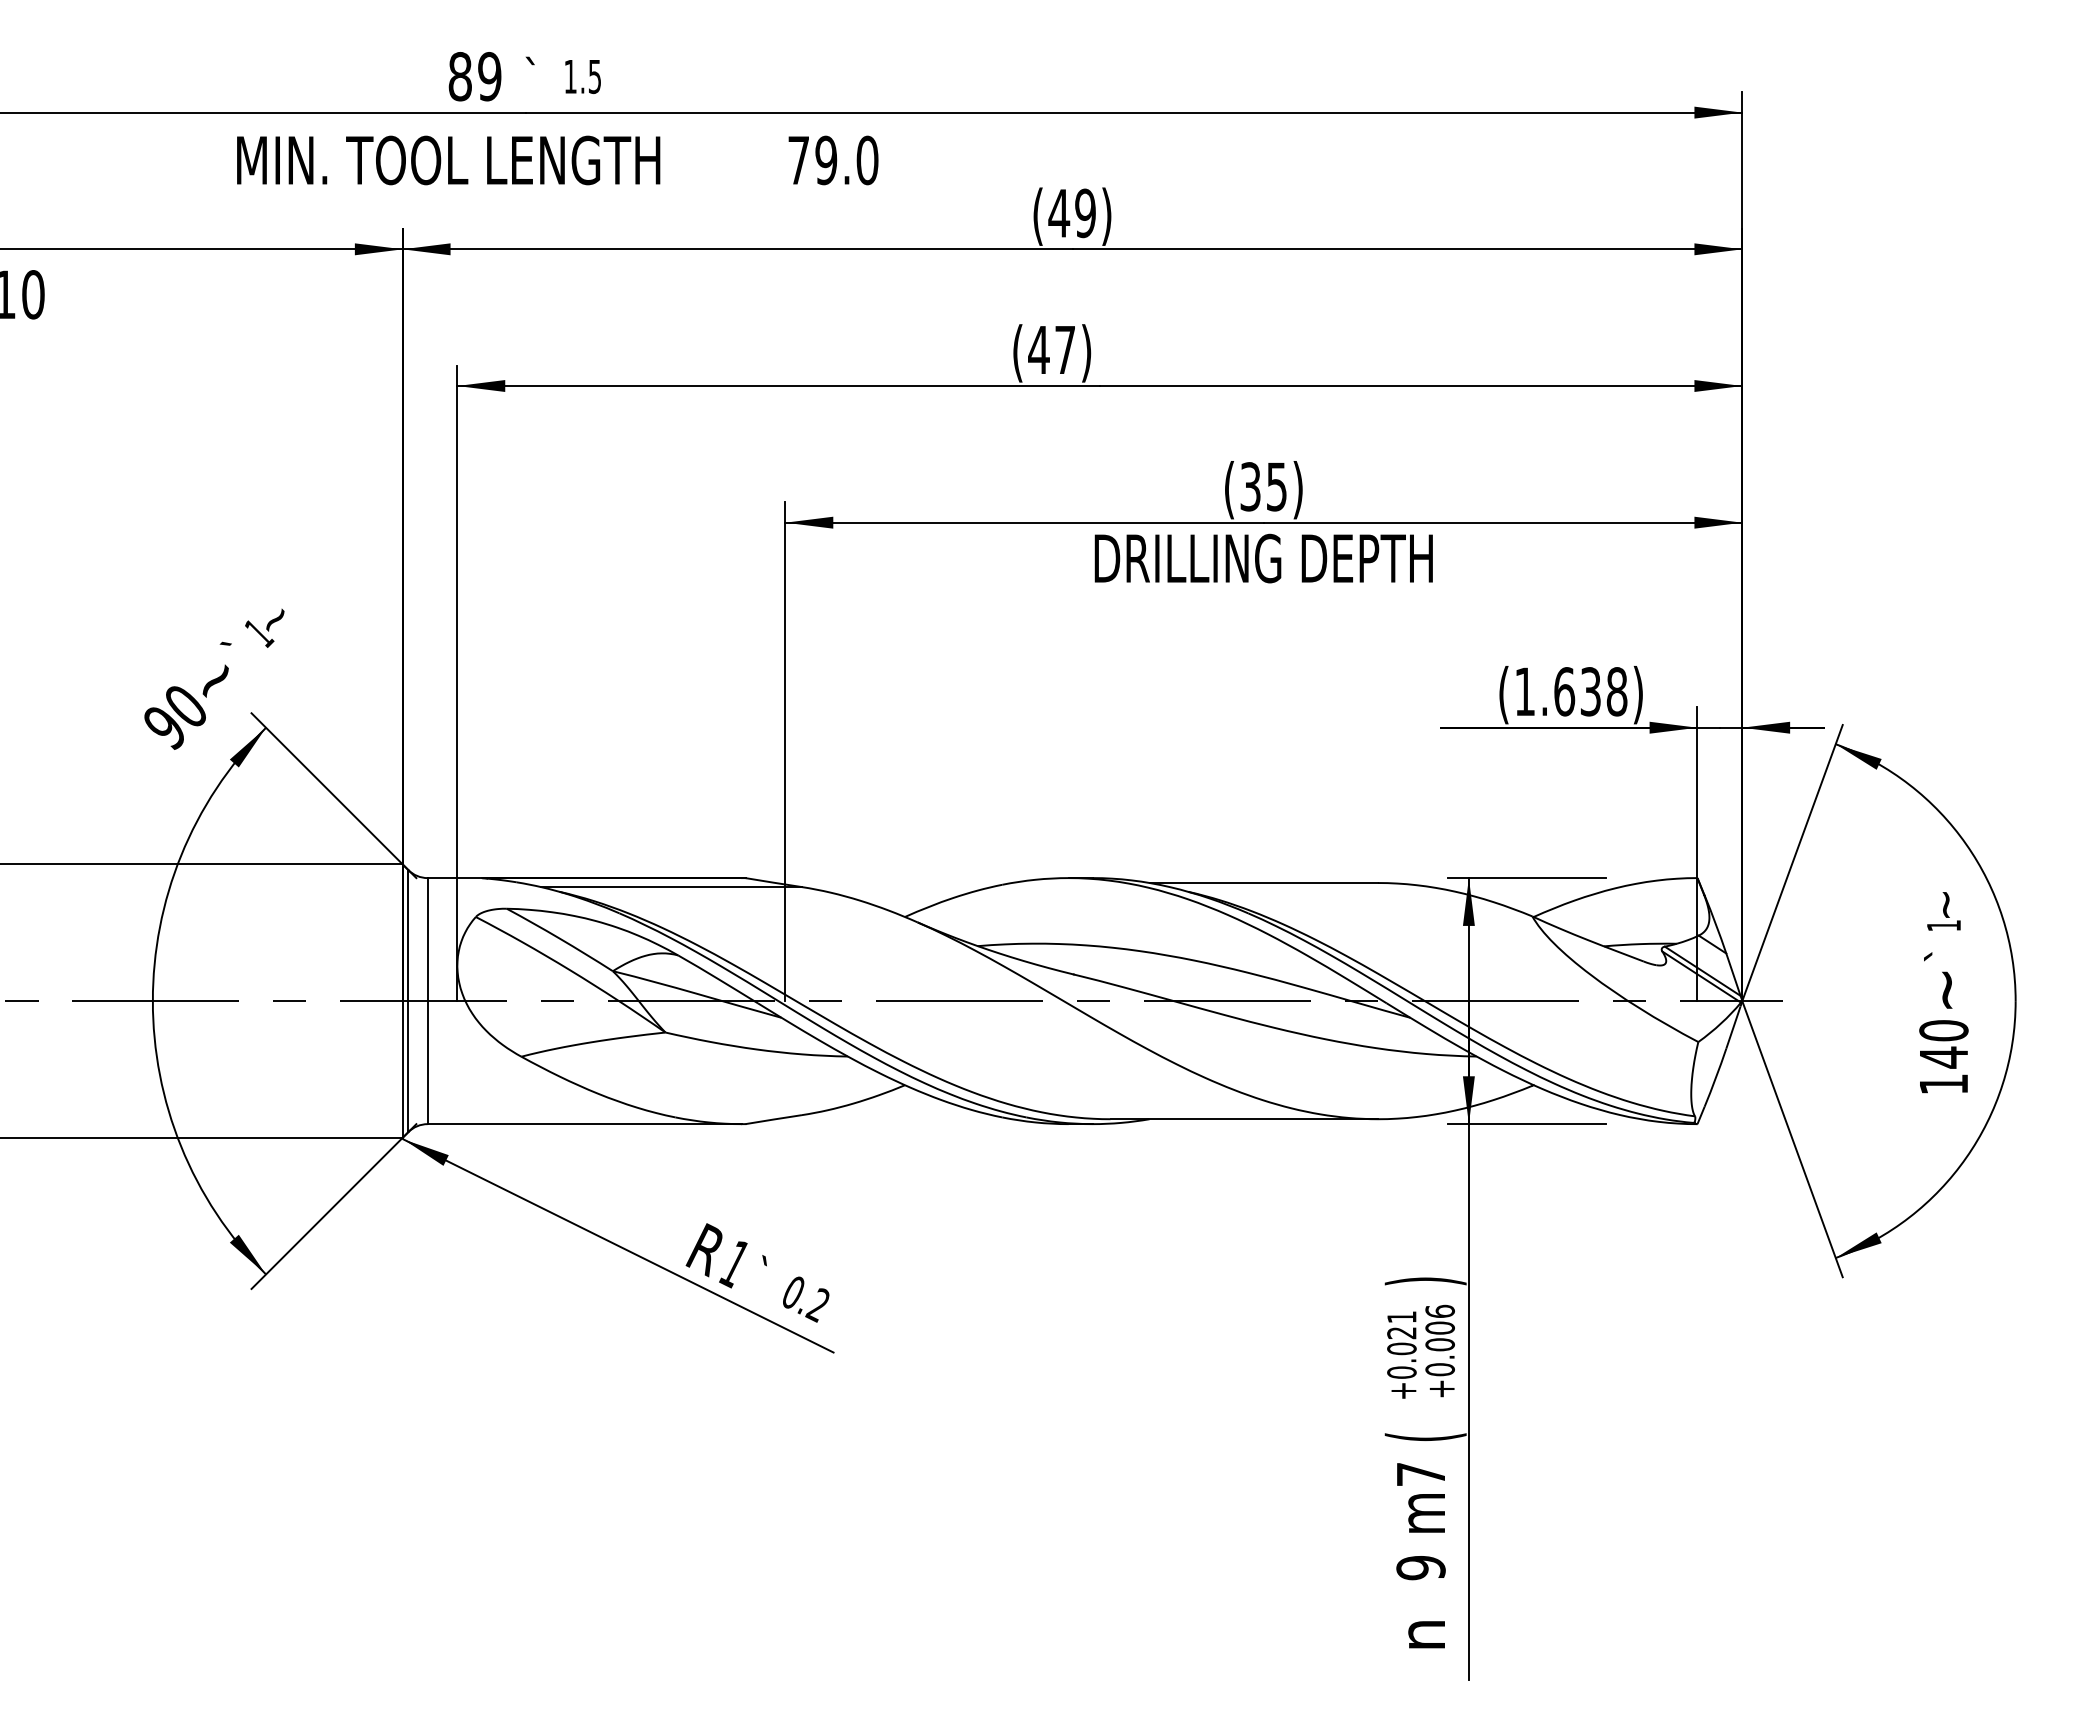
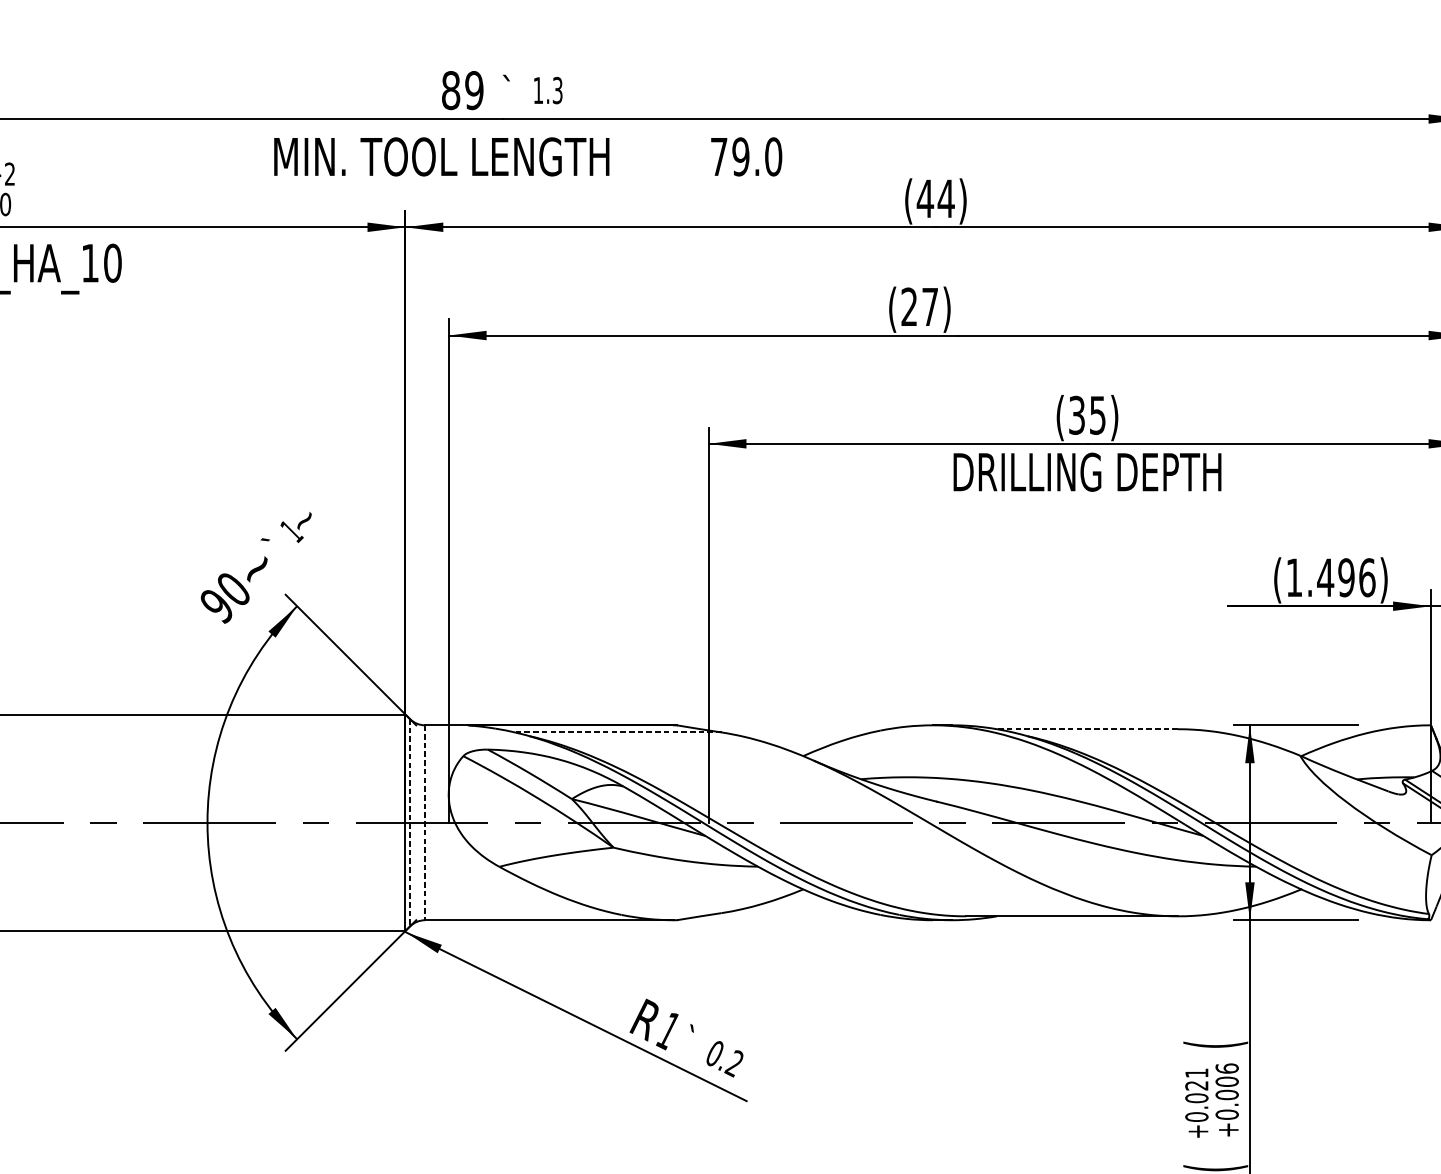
text: (595, 76) -> (558, 90), 1.5 -> 1.3
text: (1085, 213) -> (946, 198), (49) -> (44)
text: (1038, 349) -> (909, 306), (47) -> (27)
text: (1590, 691) -> (1346, 577), (1.638) -> (1.496)
line: (1263, 883) -> (1087, 729), solid -> dashed
line: (670, 887) -> (617, 732), solid -> dashed
line: (408, 1001) -> (409, 823), solid -> dashed
line: (427, 1001) -> (425, 823), solid -> dashed
text: (1425, 1281) -> (1215, 1044), ) -> (

